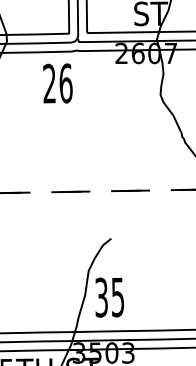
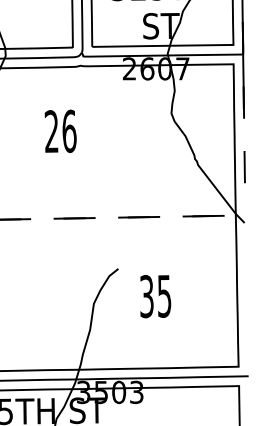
text: (57, 82) -> (60, 130), moved
text: (109, 297) -> (155, 296), moved

